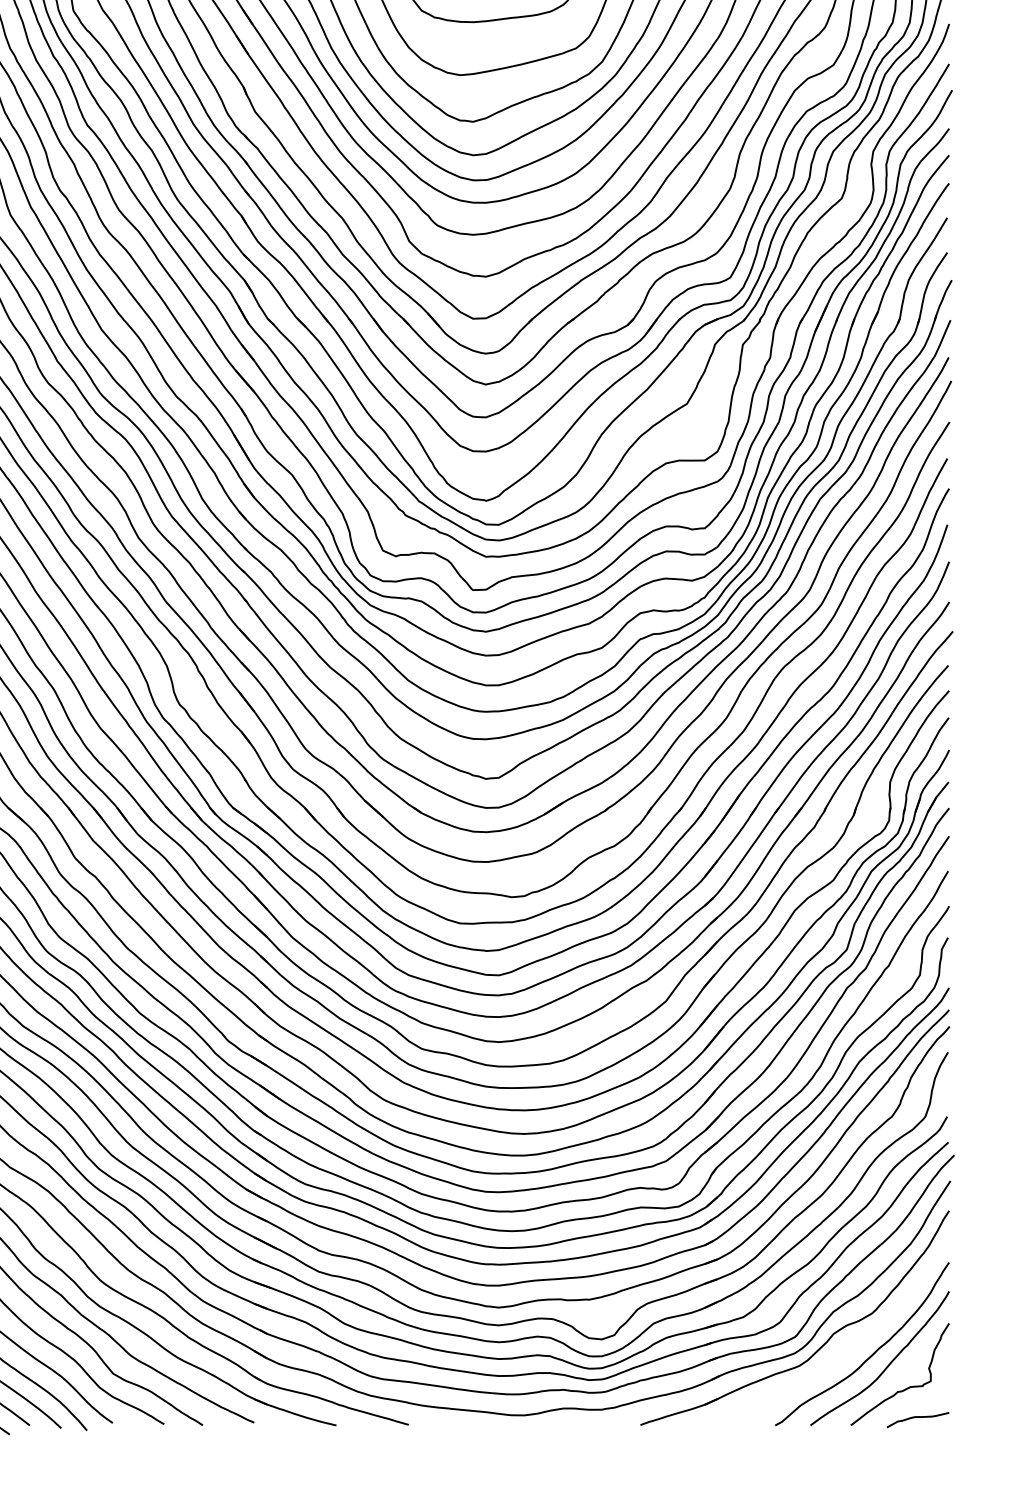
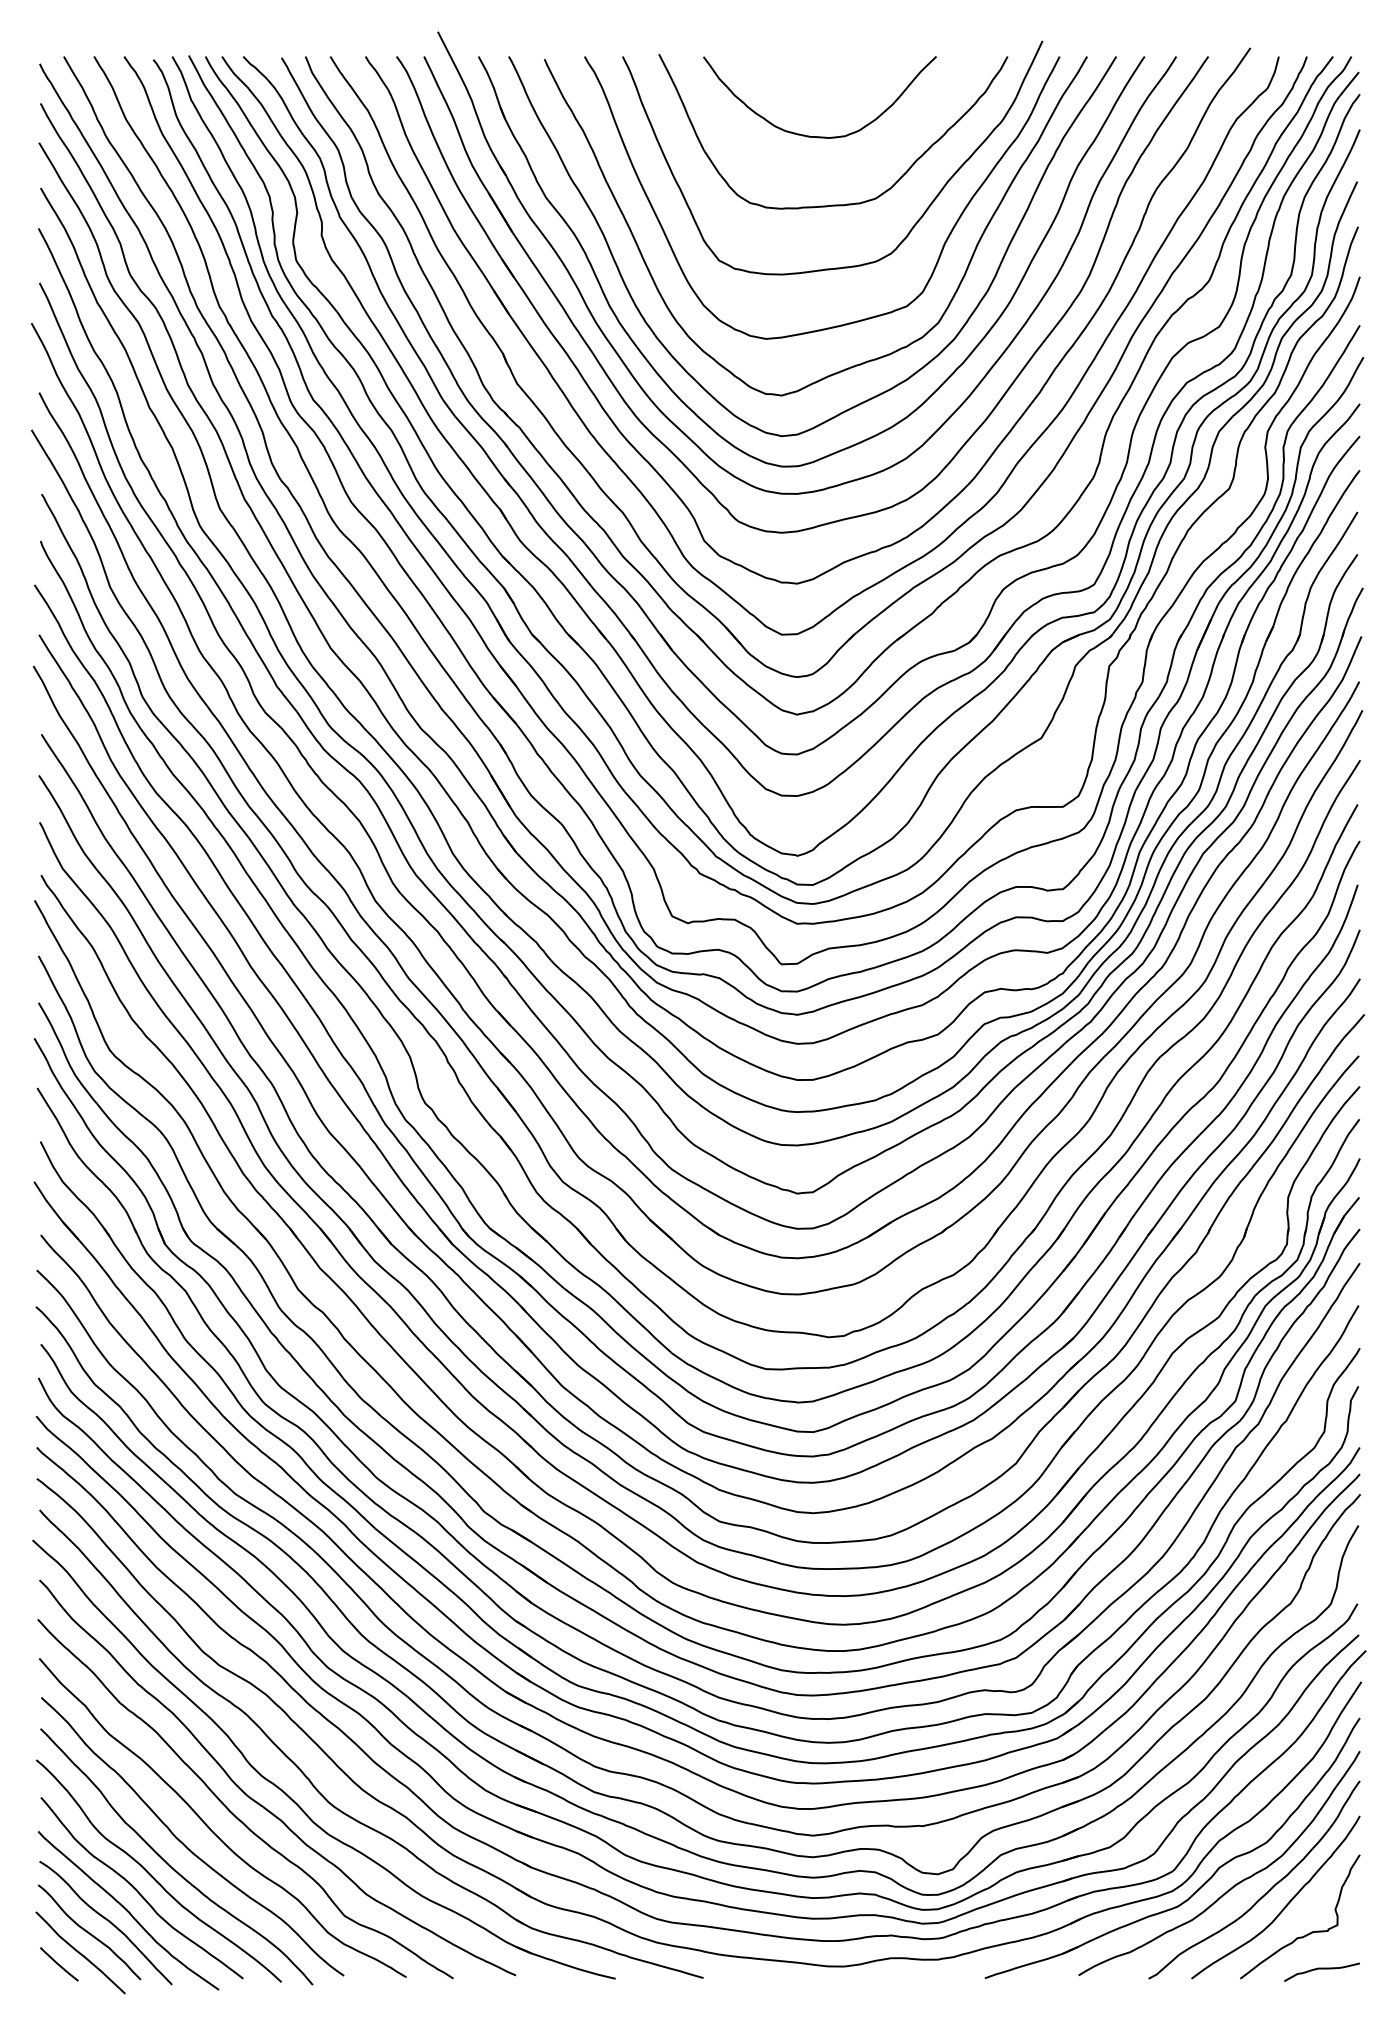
curve: (845, 1347) -> (1234, 1884), added

